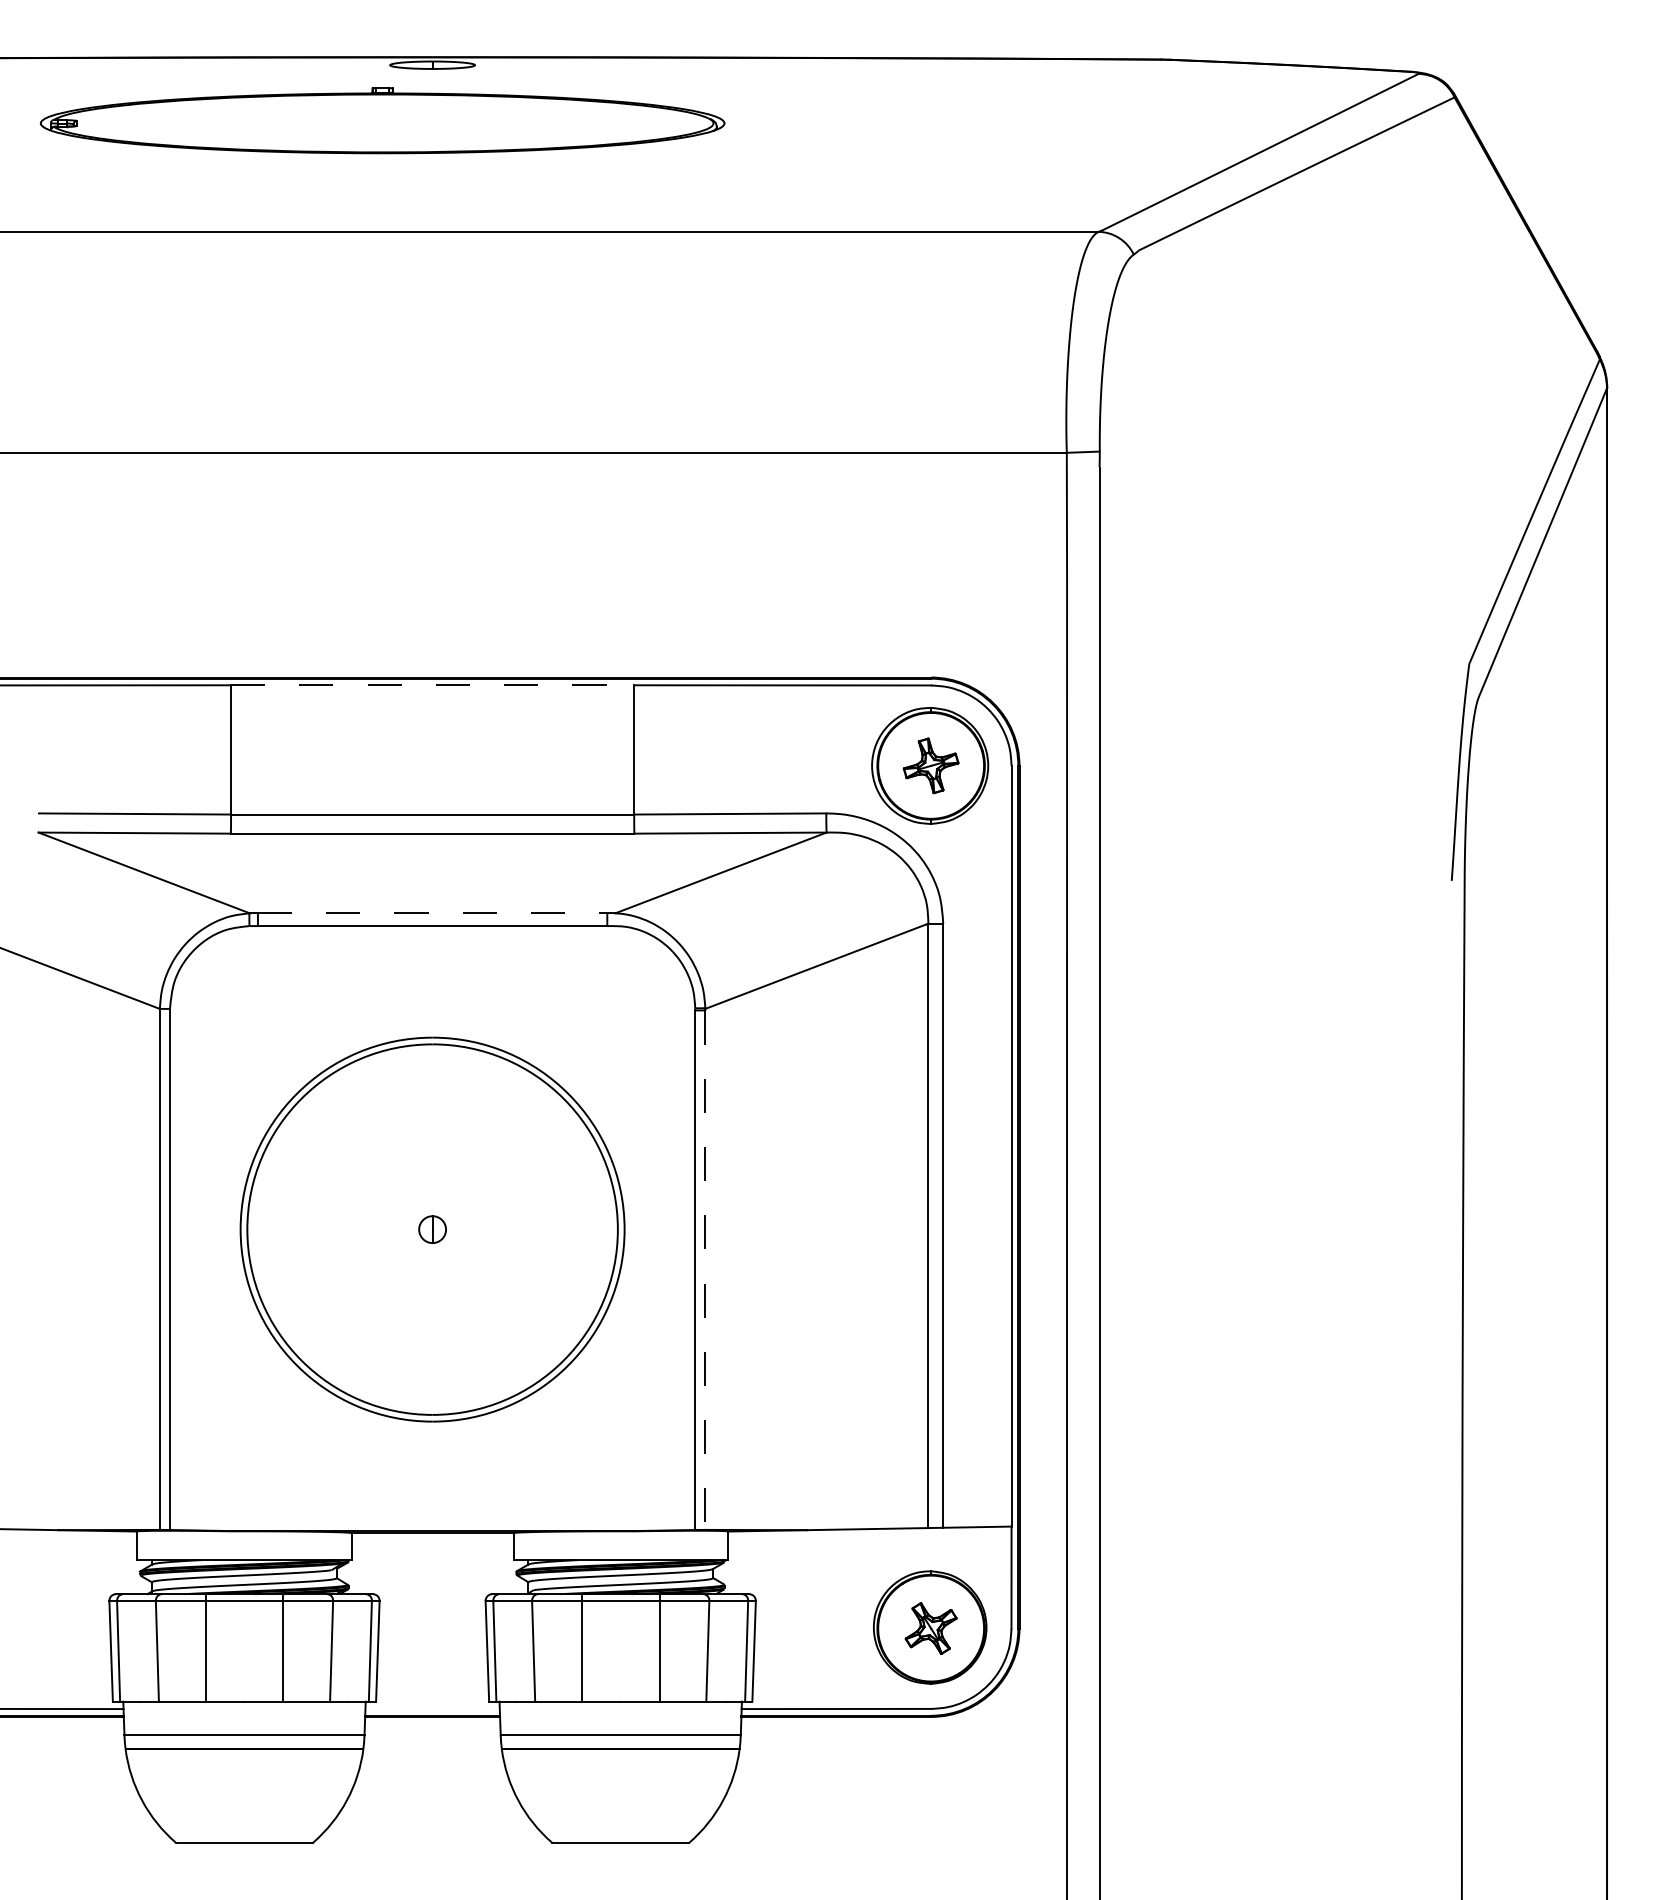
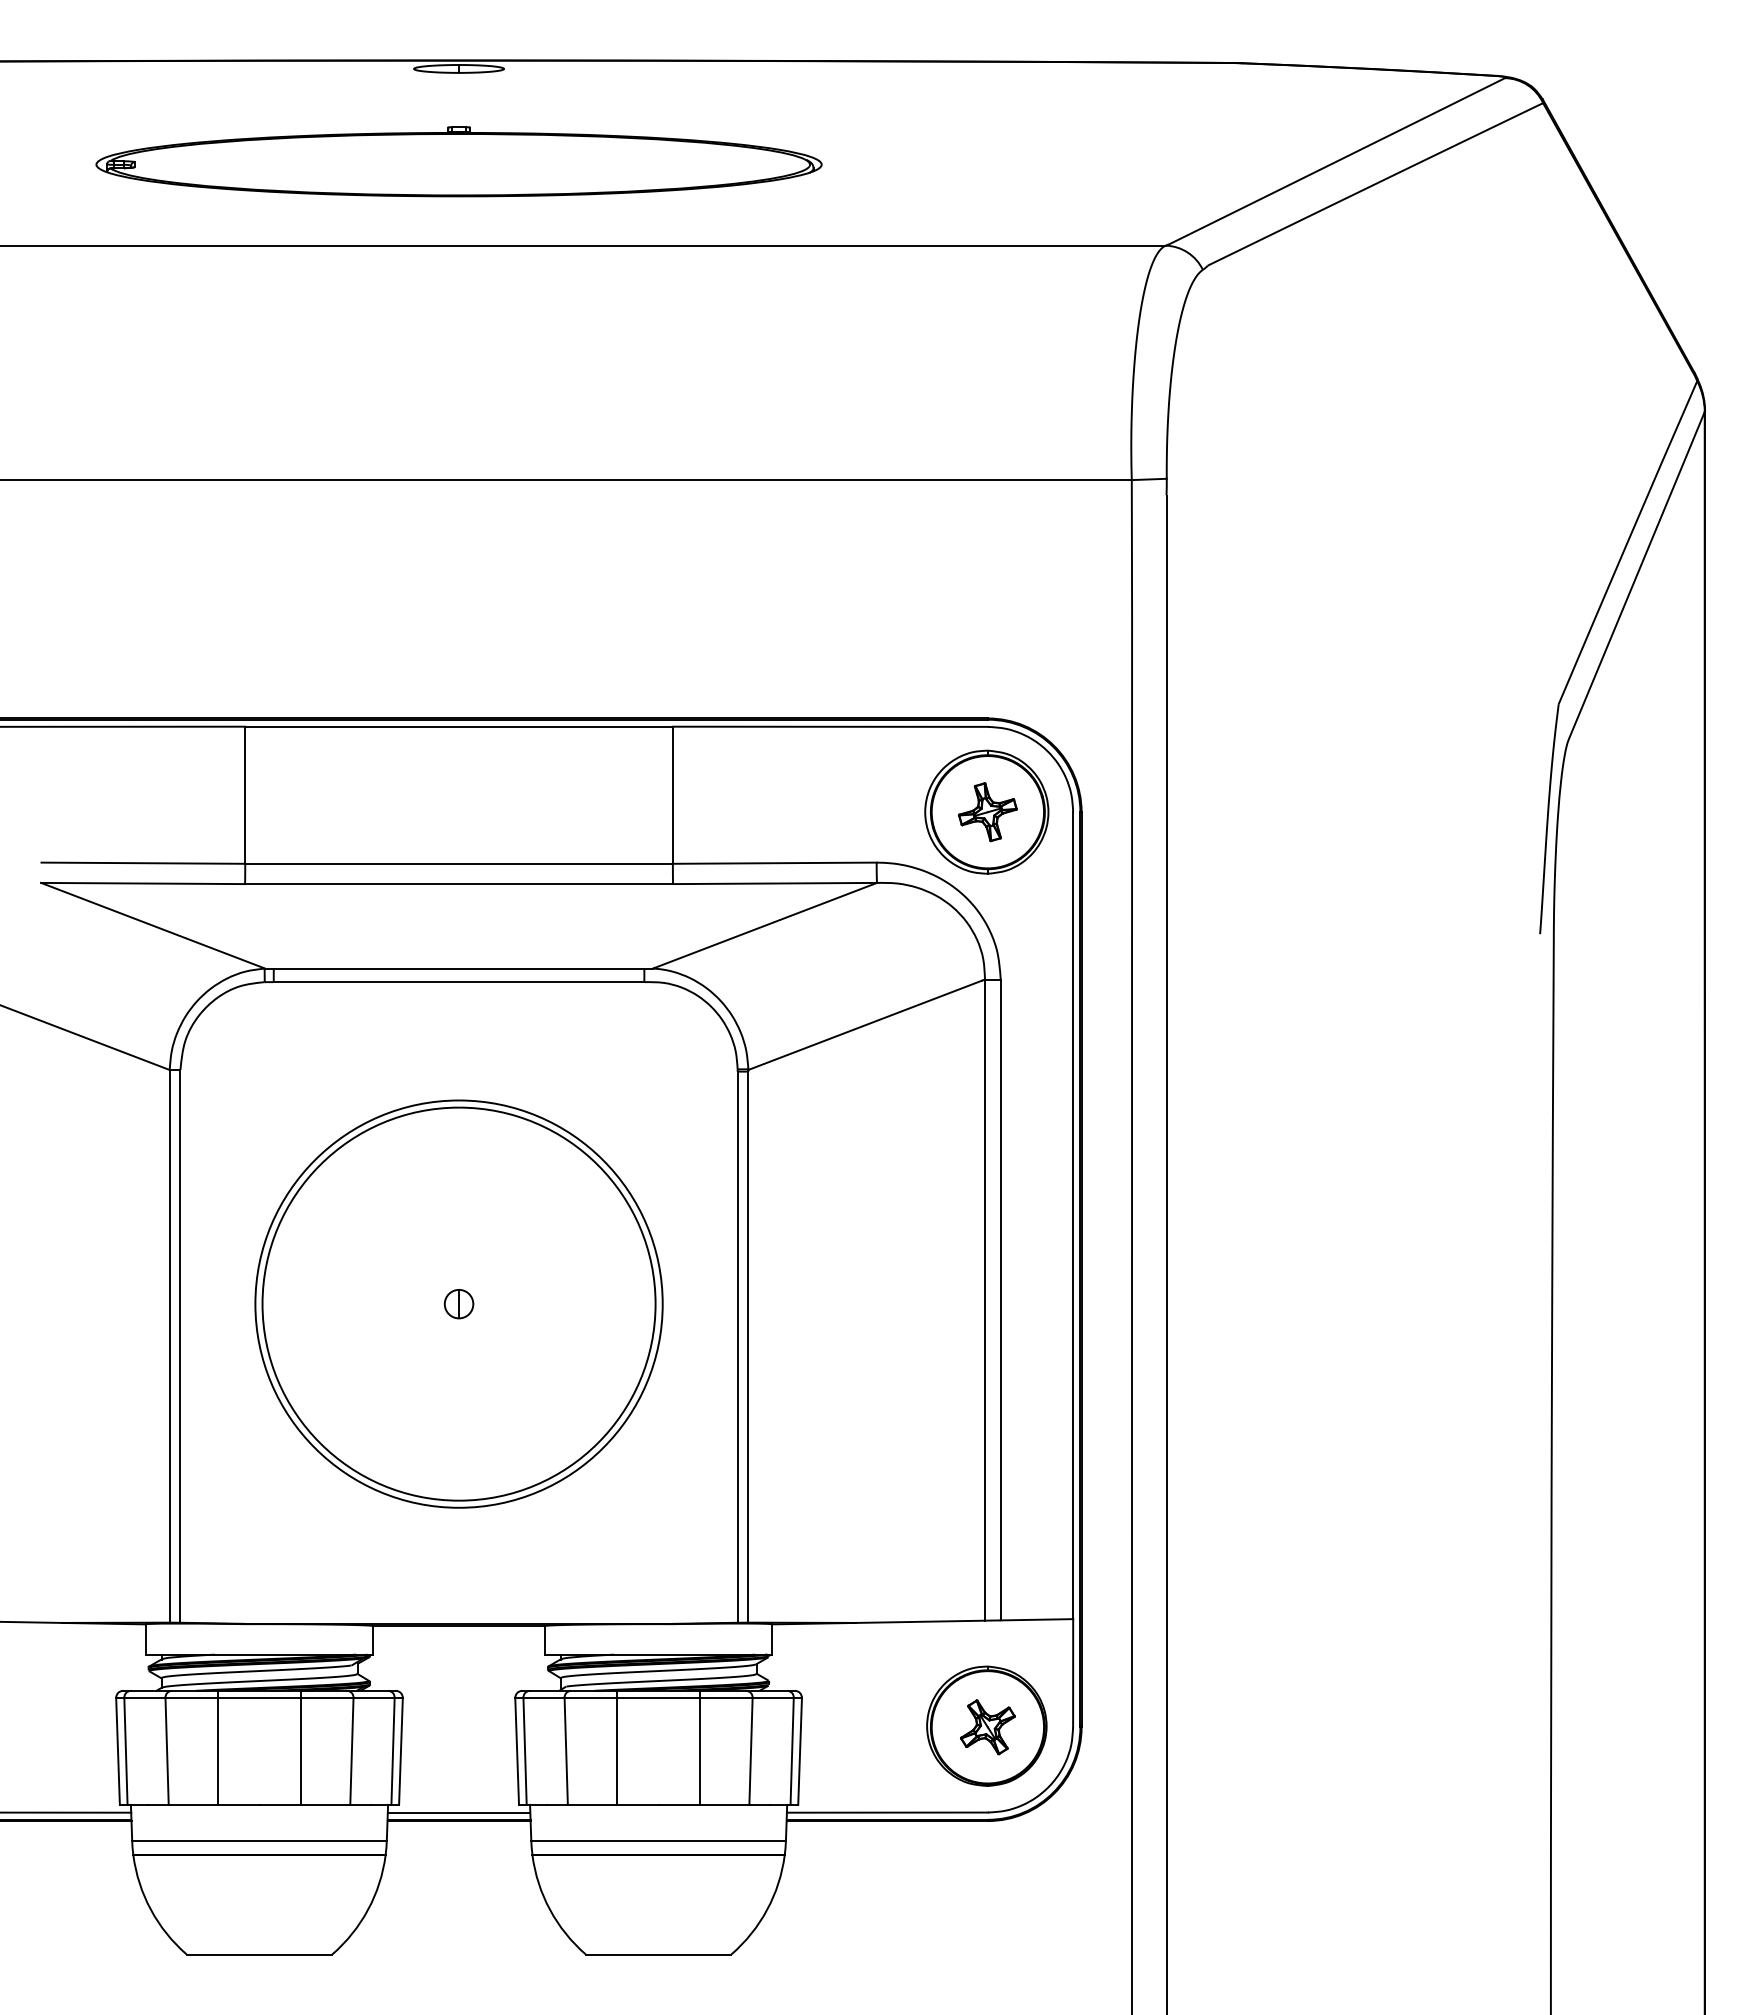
part: (382, 120) -> (458, 161), moved
line: (433, 685) -> (459, 726), dashed -> solid
line: (433, 913) -> (459, 968), dashed -> solid
line: (705, 1270) -> (748, 1347), dashed -> solid
line: (432, 1708) -> (458, 1812), added

